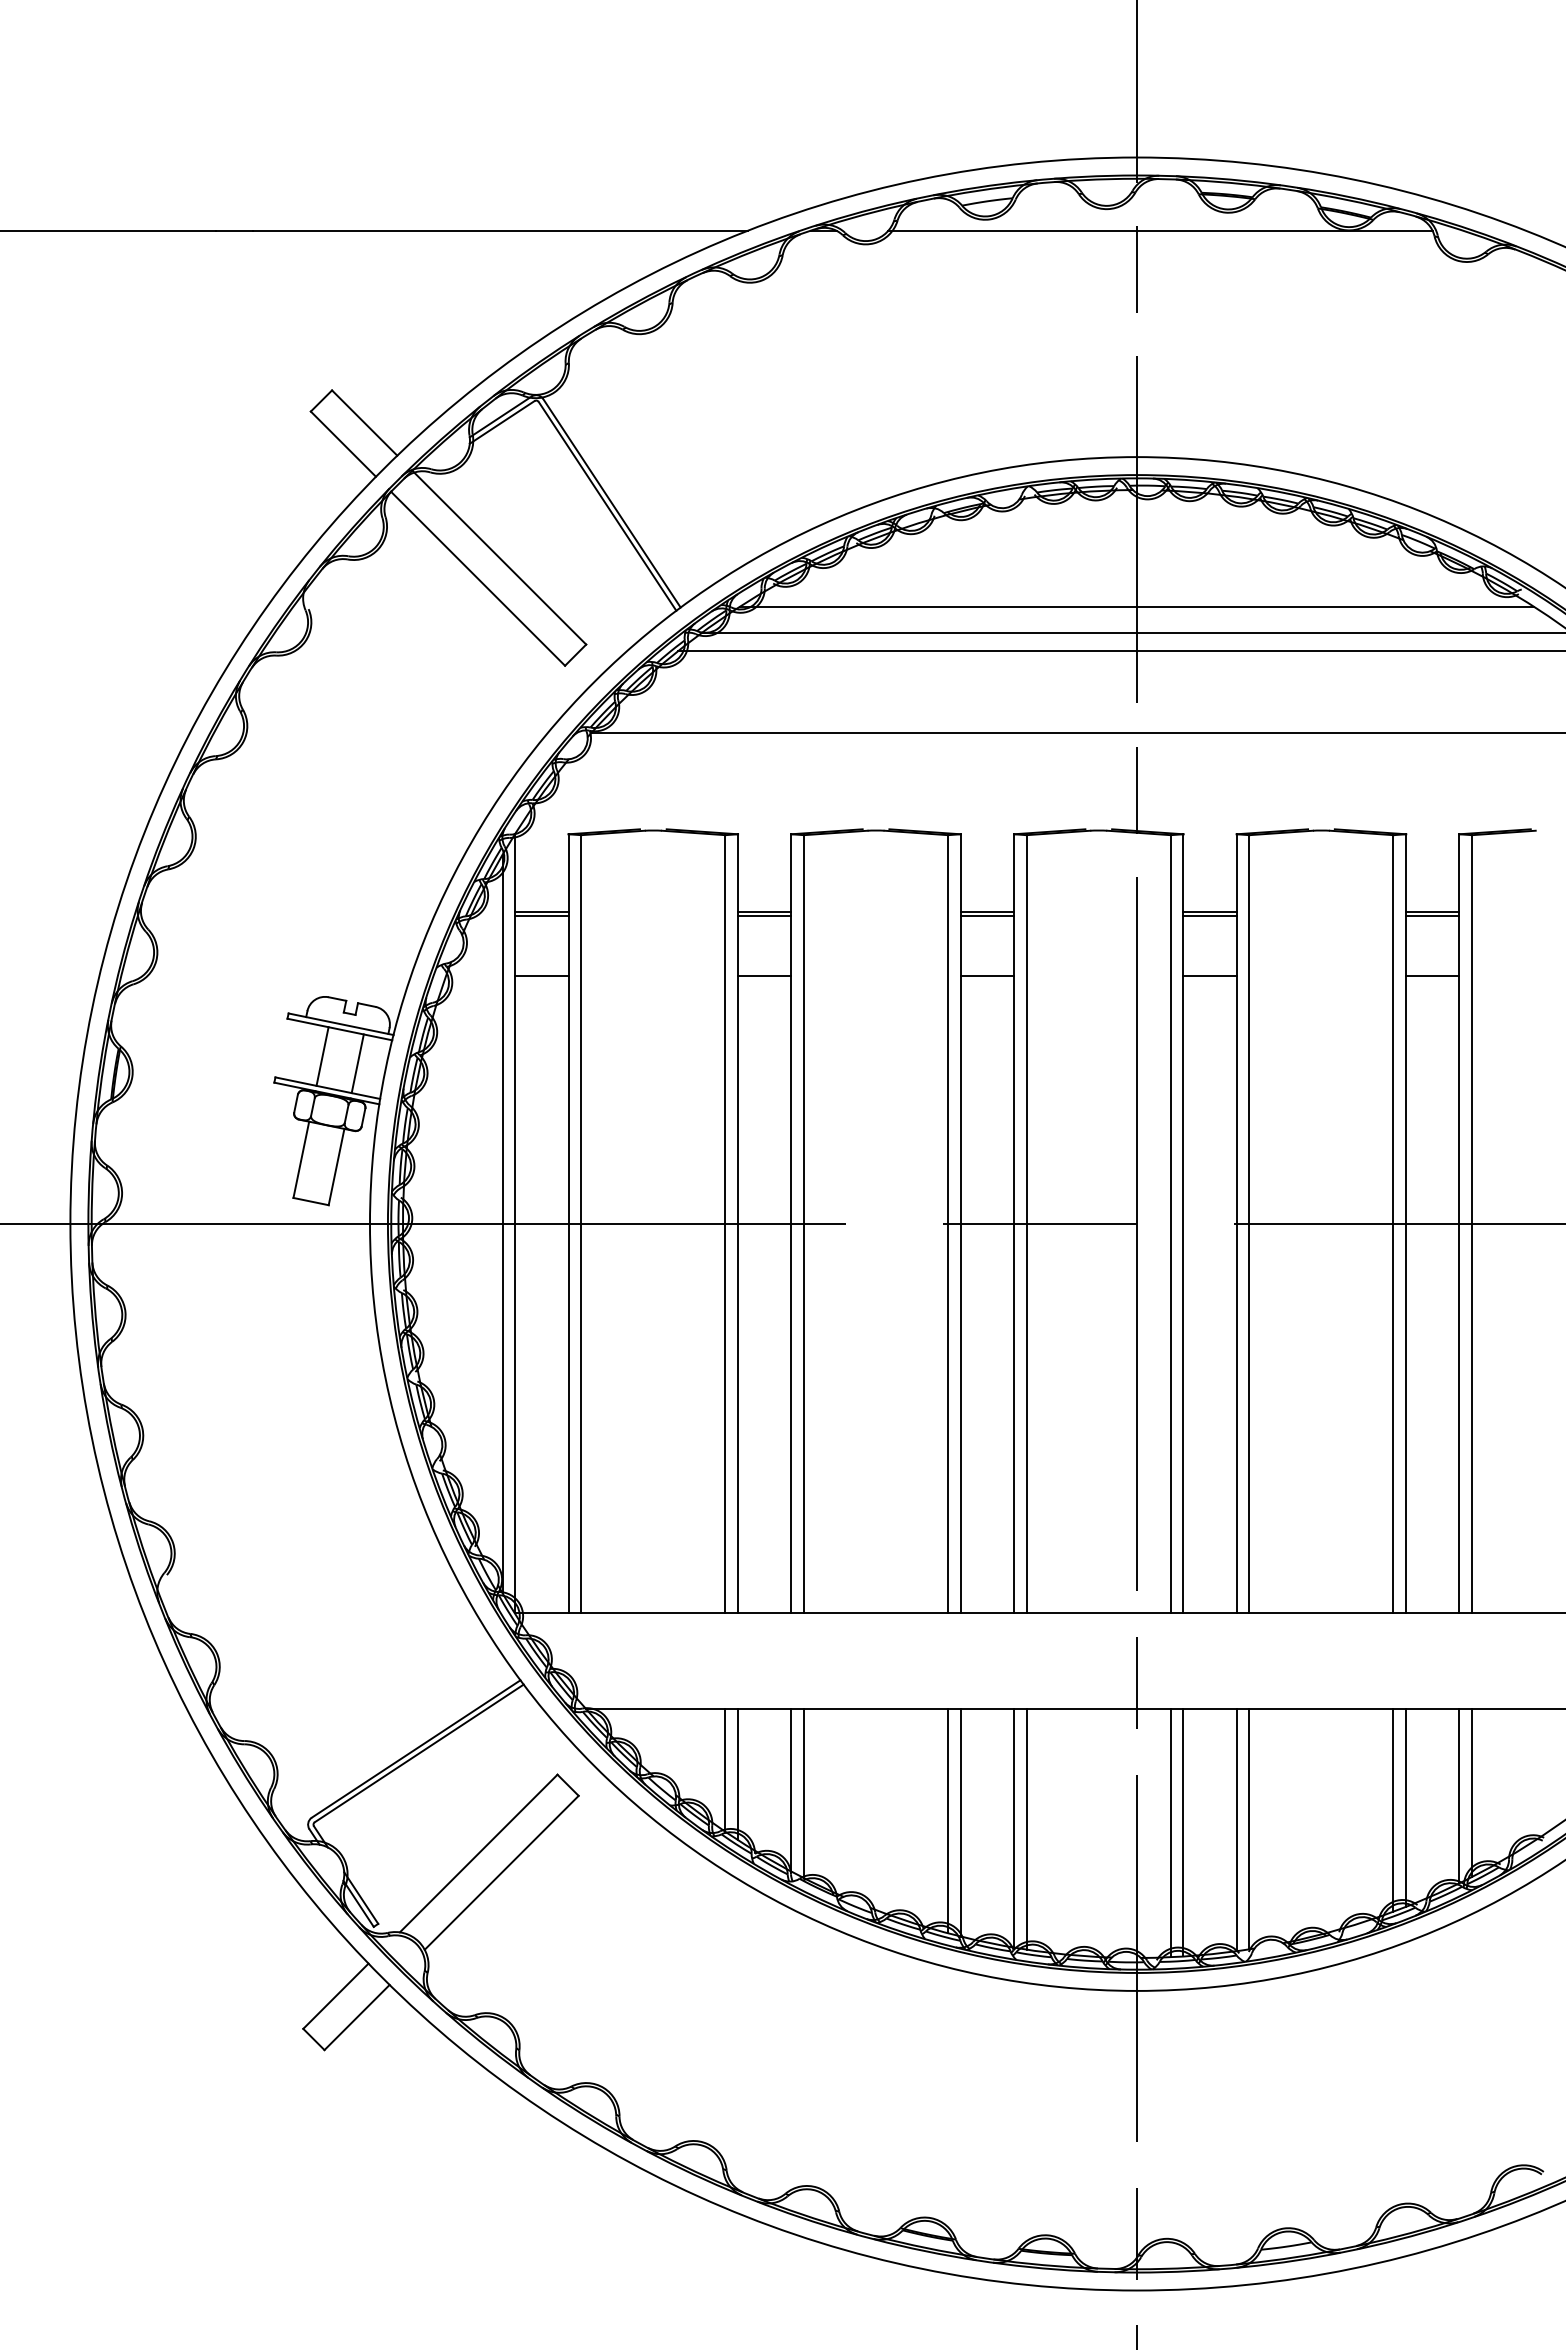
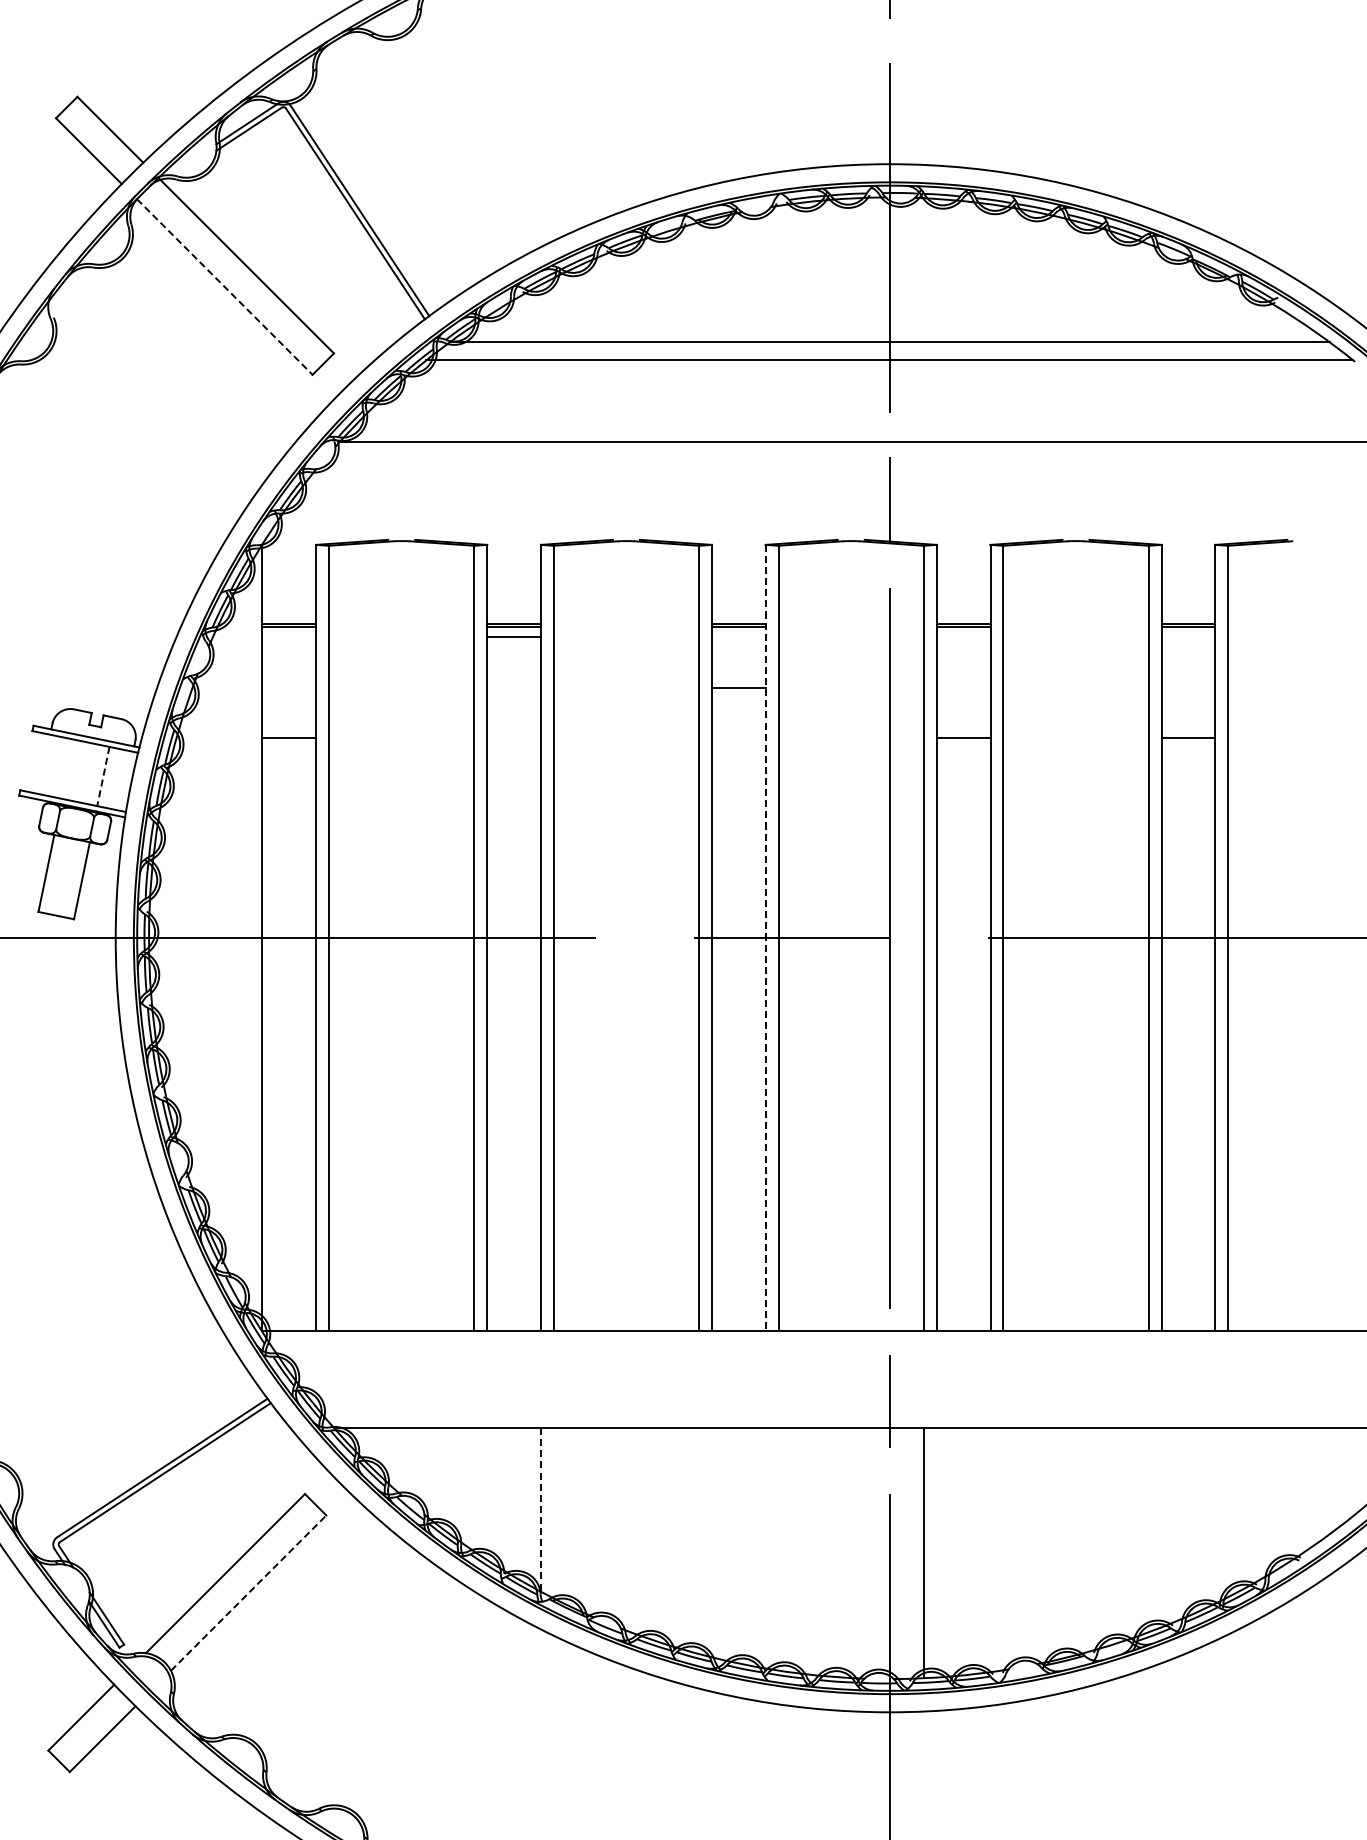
line: (478, 579) -> (225, 287), solid -> dashed
line: (1136, 606) -> (889, 314), removed
line: (541, 975) -> (288, 737), moved
line: (764, 975) -> (513, 636), moved
line: (1209, 975) -> (963, 737), moved
line: (1432, 975) -> (1188, 737), moved
line: (322, 1056) -> (67, 769), removed
line: (357, 1063) -> (103, 776), solid -> dashed
line: (502, 1223) -> (249, 937), removed
line: (1014, 1223) -> (766, 937), solid -> dashed
line: (725, 1770) -> (474, 1489), removed
line: (738, 1774) -> (487, 1493), removed
line: (791, 1790) -> (541, 1510), solid -> dashed
line: (1472, 1792) -> (1228, 1512), removed
line: (804, 1793) -> (554, 1513), removed
line: (1459, 1796) -> (1215, 1516), removed
line: (1406, 1807) -> (1161, 1527), removed
line: (1393, 1810) -> (1148, 1530), removed
line: (948, 1821) -> (699, 1541), removed
line: (960, 1822) -> (711, 1542), removed
line: (1014, 1828) -> (766, 1548), removed
line: (1026, 1829) -> (778, 1549), removed
line: (1249, 1829) -> (1003, 1549), removed
line: (1236, 1830) -> (990, 1550), removed
line: (1183, 1832) -> (936, 1552), removed
line: (501, 1872) -> (248, 1592), solid -> dashed

